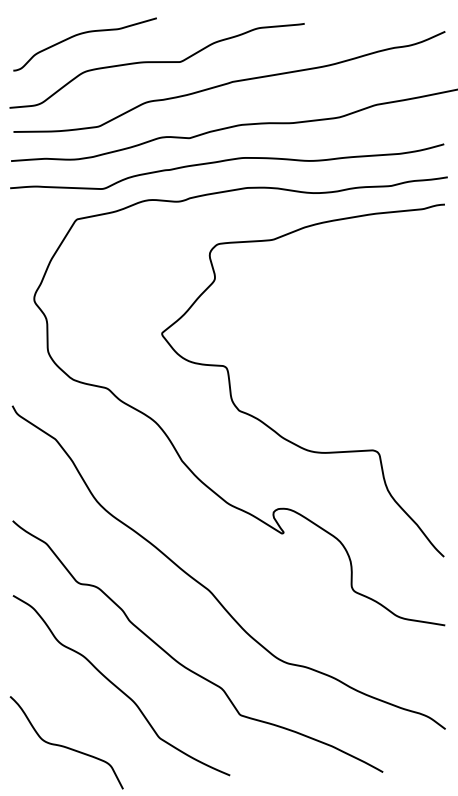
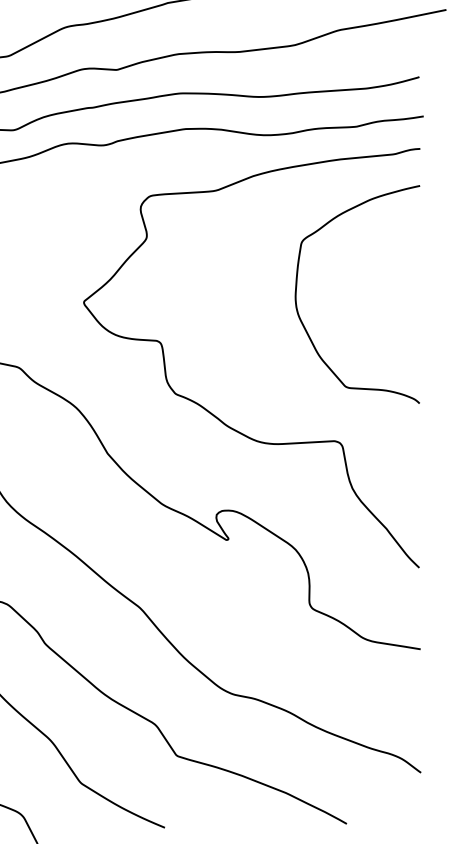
curve: (341, 325) -> (297, 292), added

